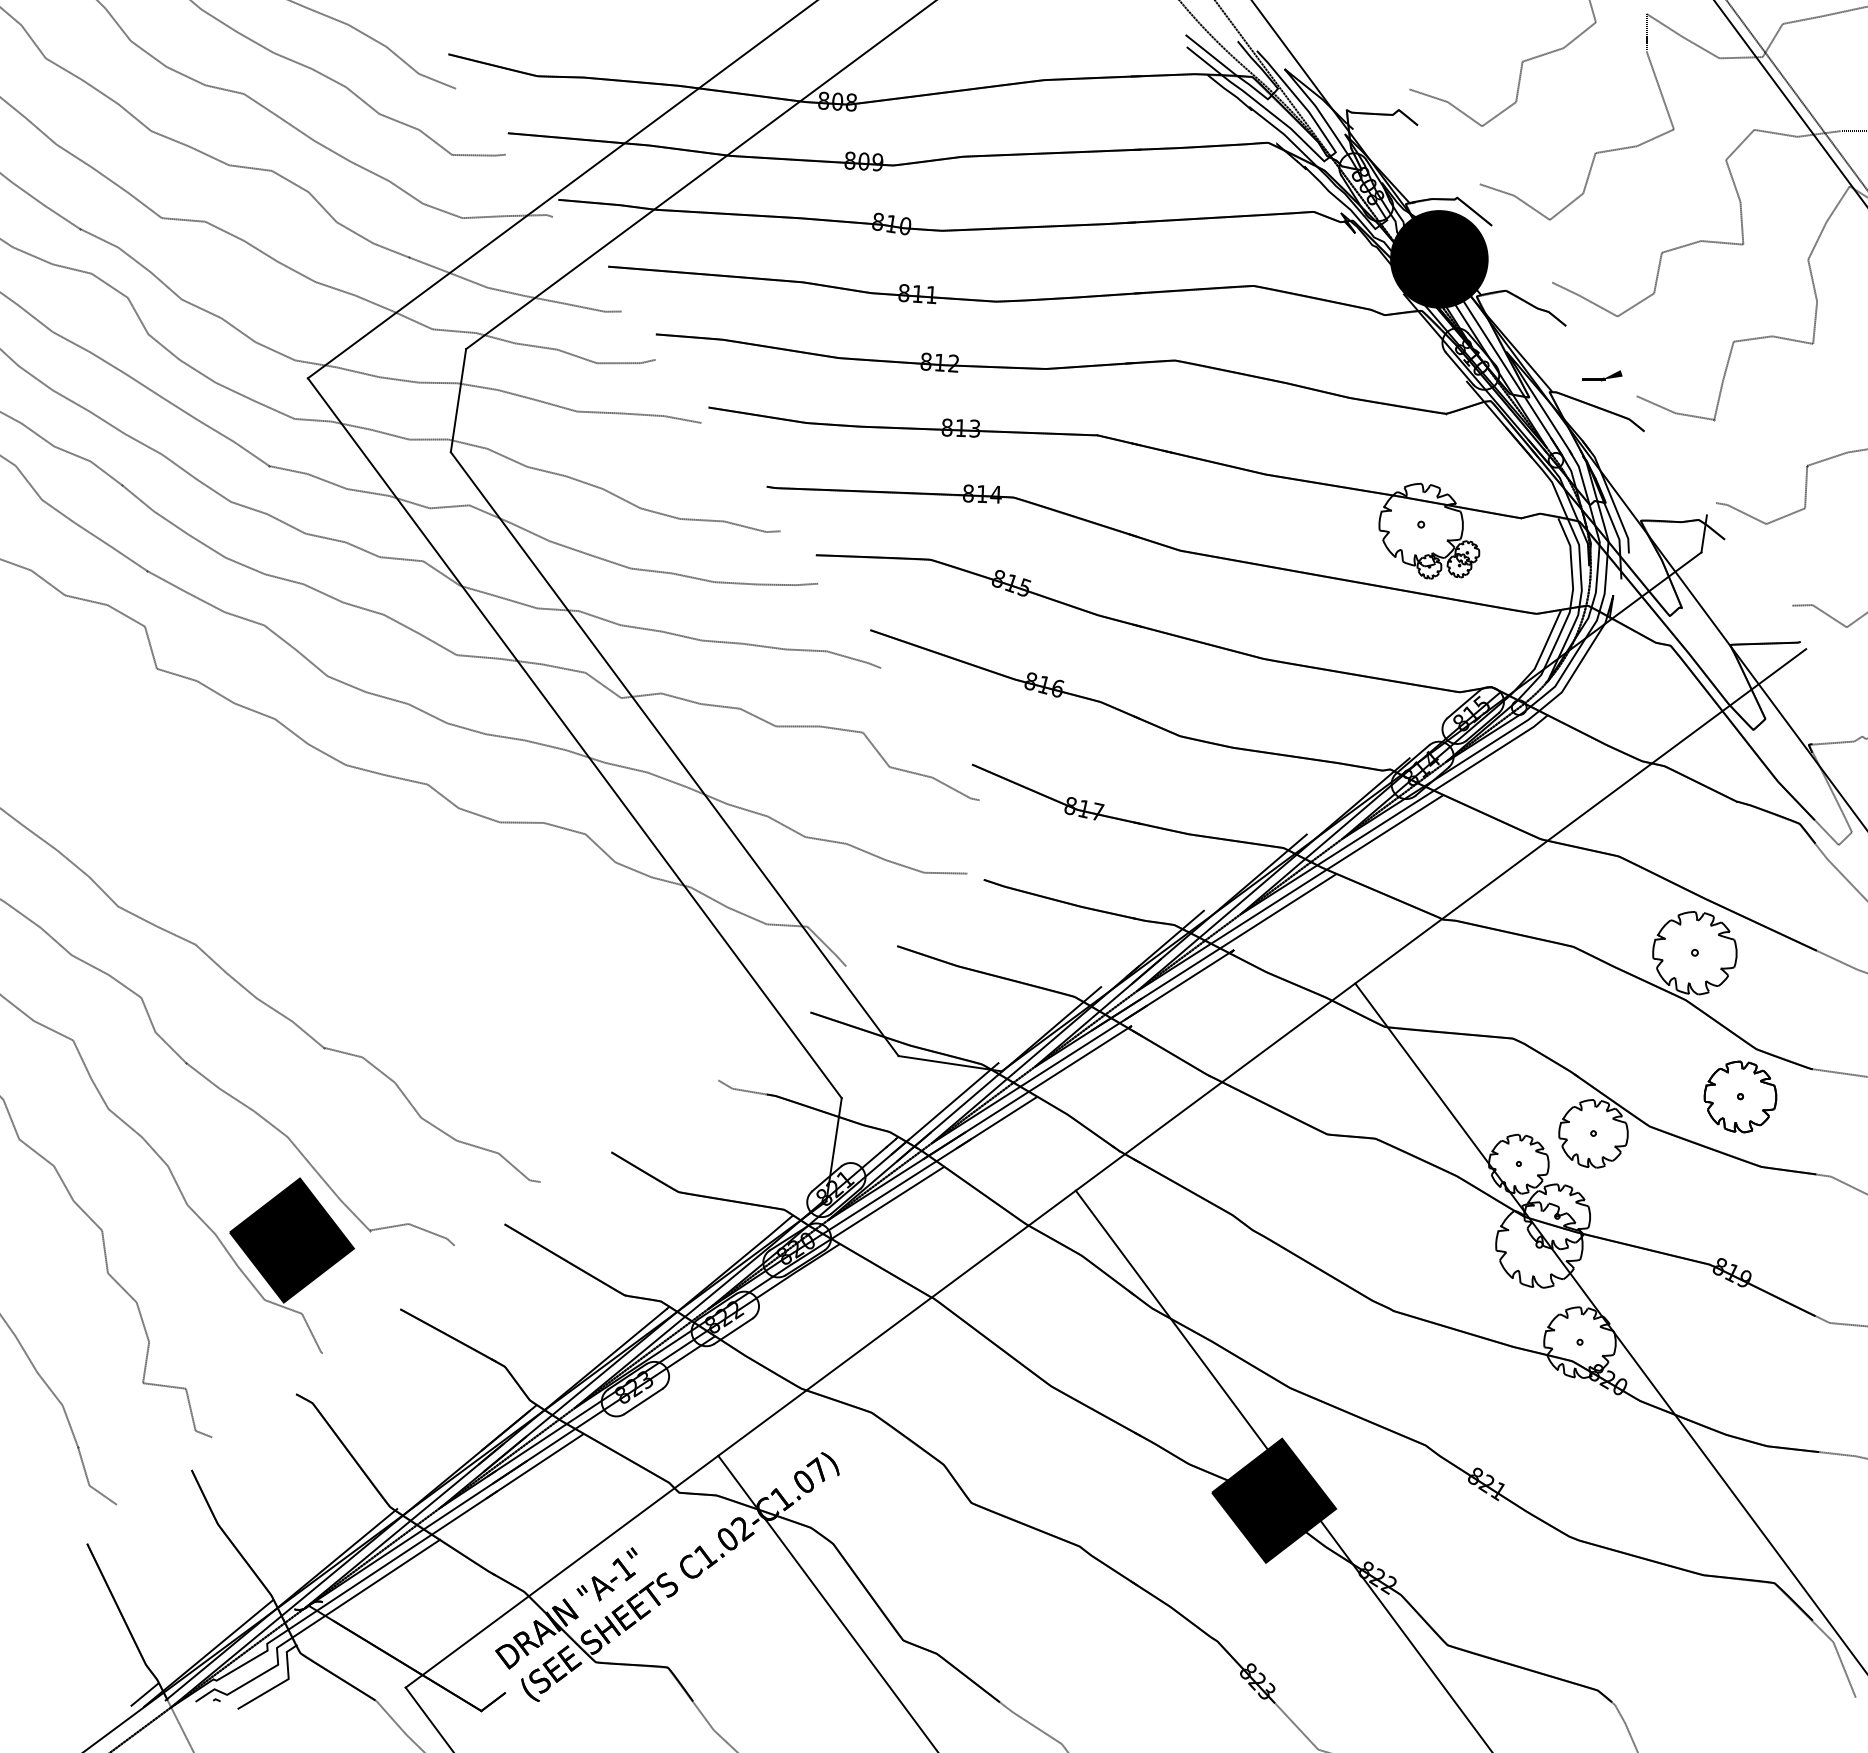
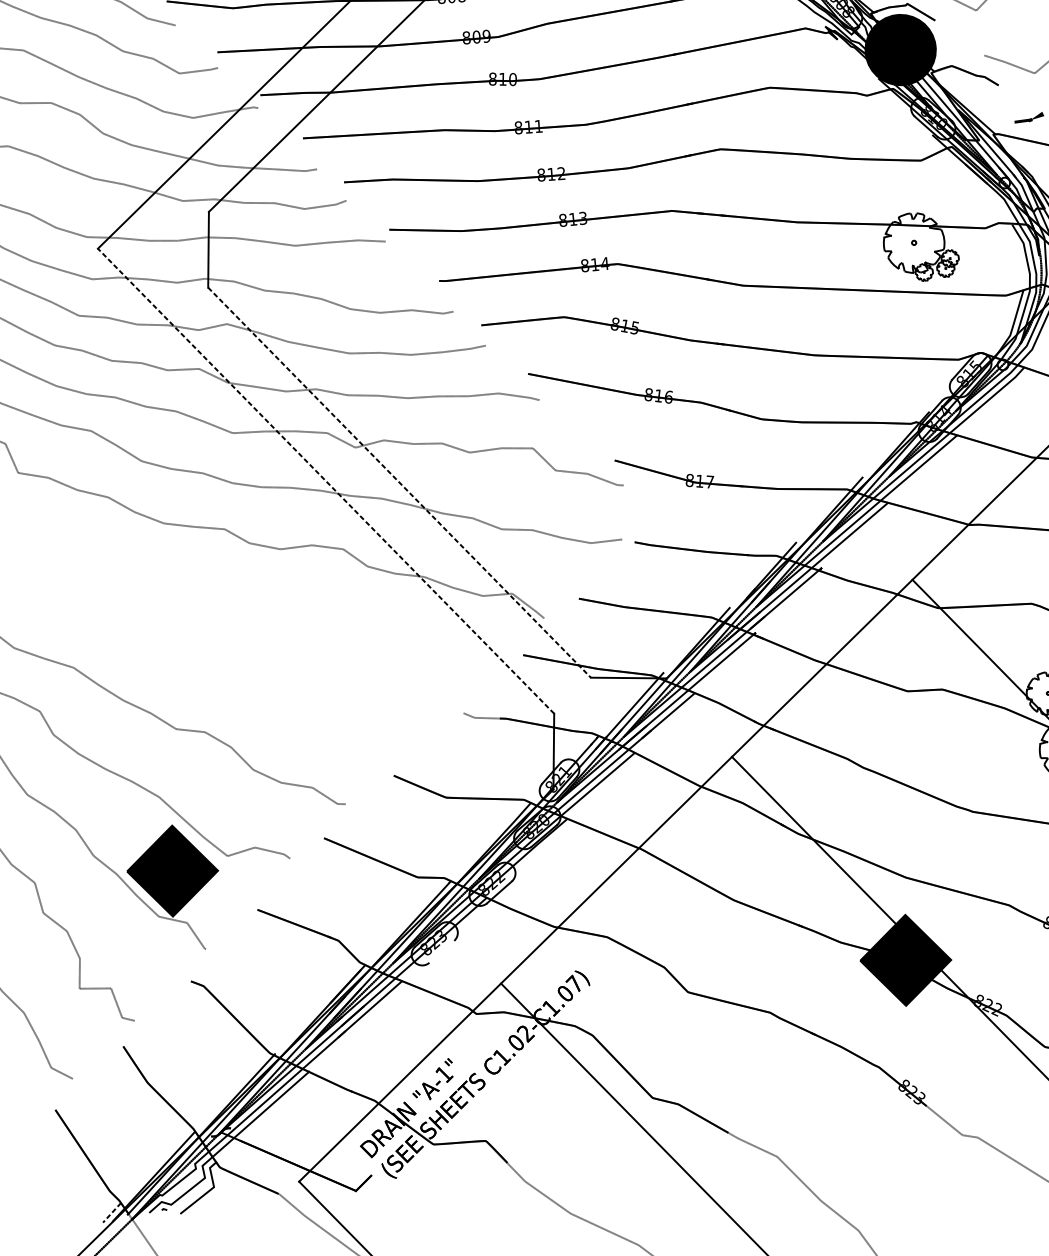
line: (574, 737) -> (325, 480), solid -> dashed
line: (674, 754) -> (399, 482), solid -> dashed
line: (643, 1401) -> (441, 951), removed
line: (144, 1694) -> (111, 1212), solid -> dashed

